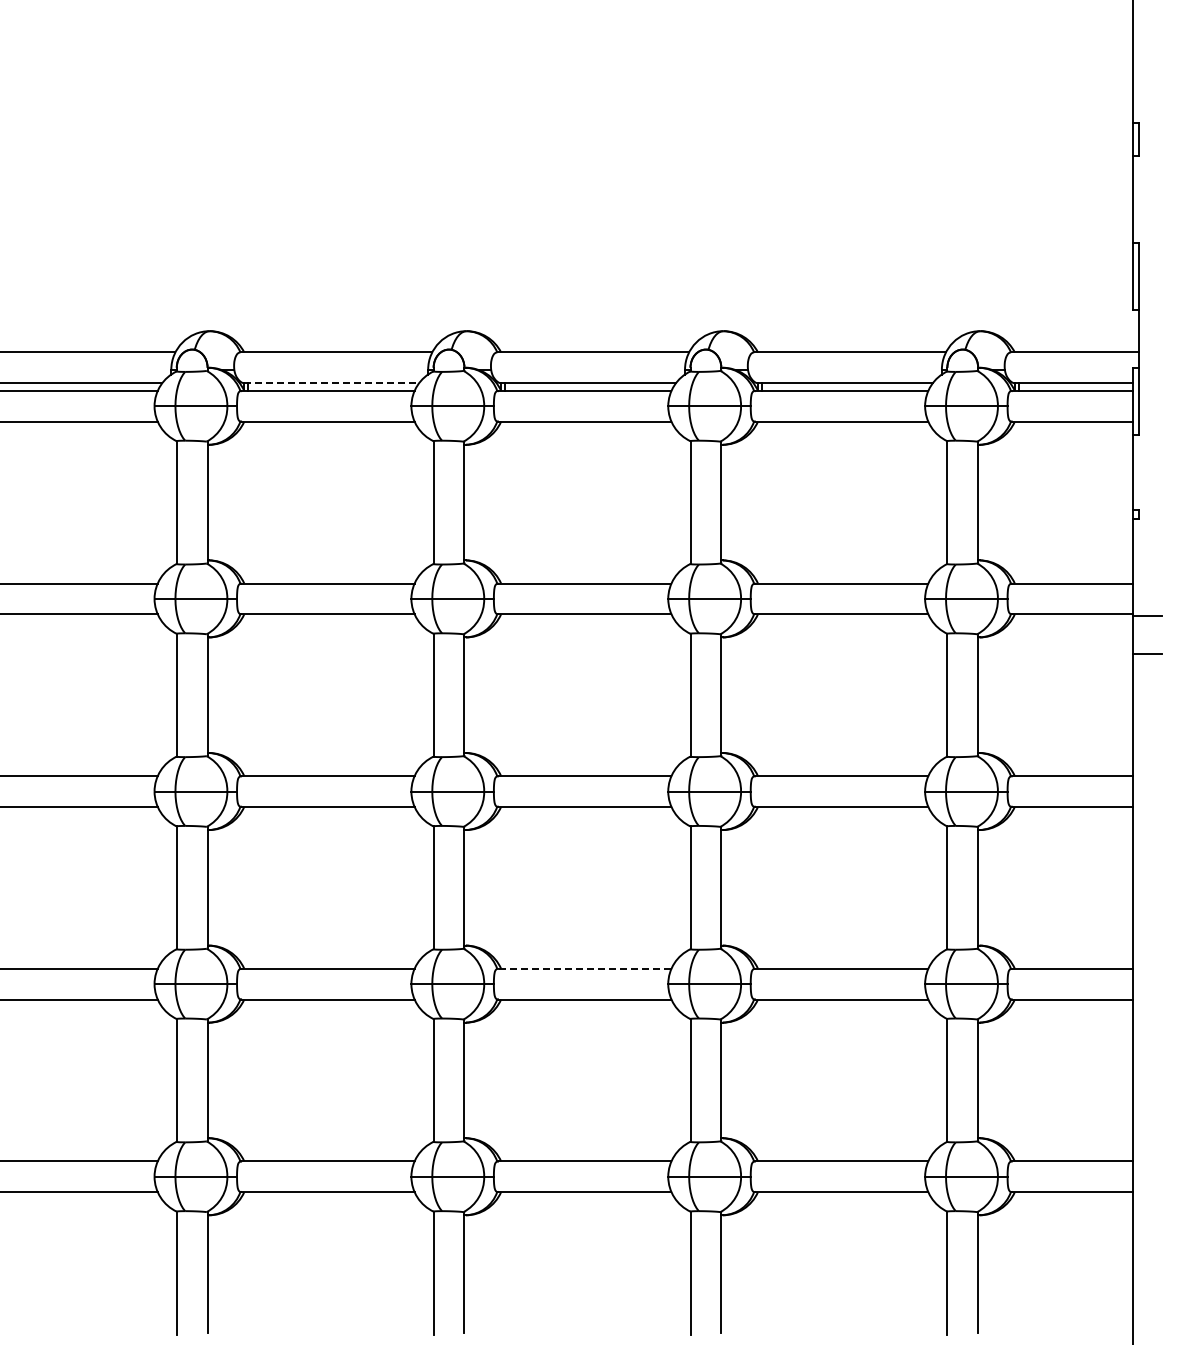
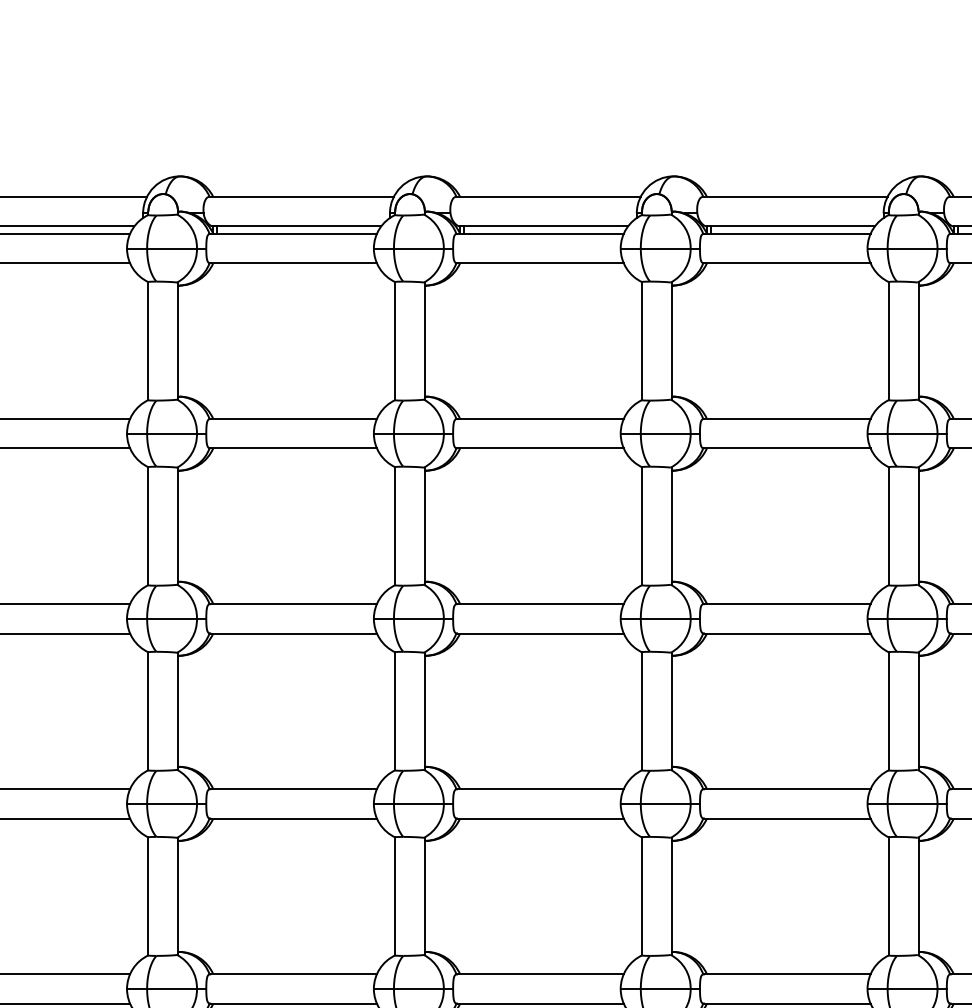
line: (331, 383) -> (297, 226), dashed -> solid
line: (584, 968) -> (540, 788), dashed -> solid

